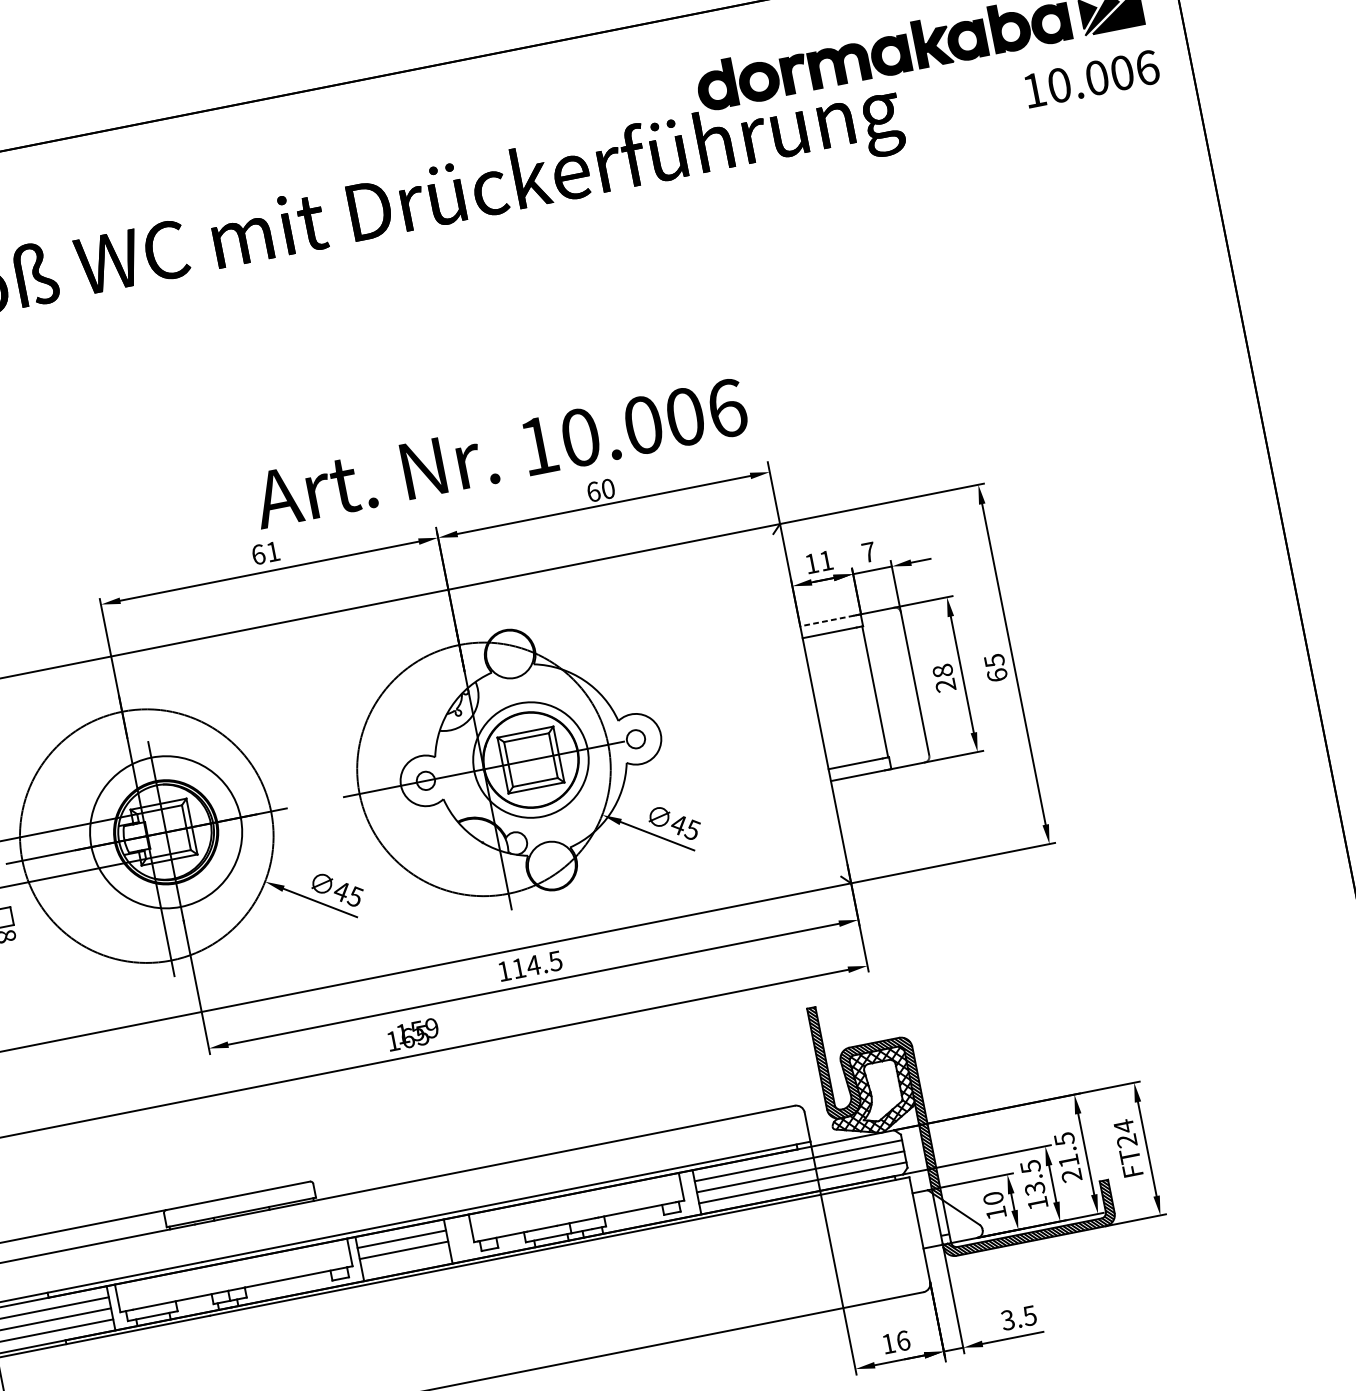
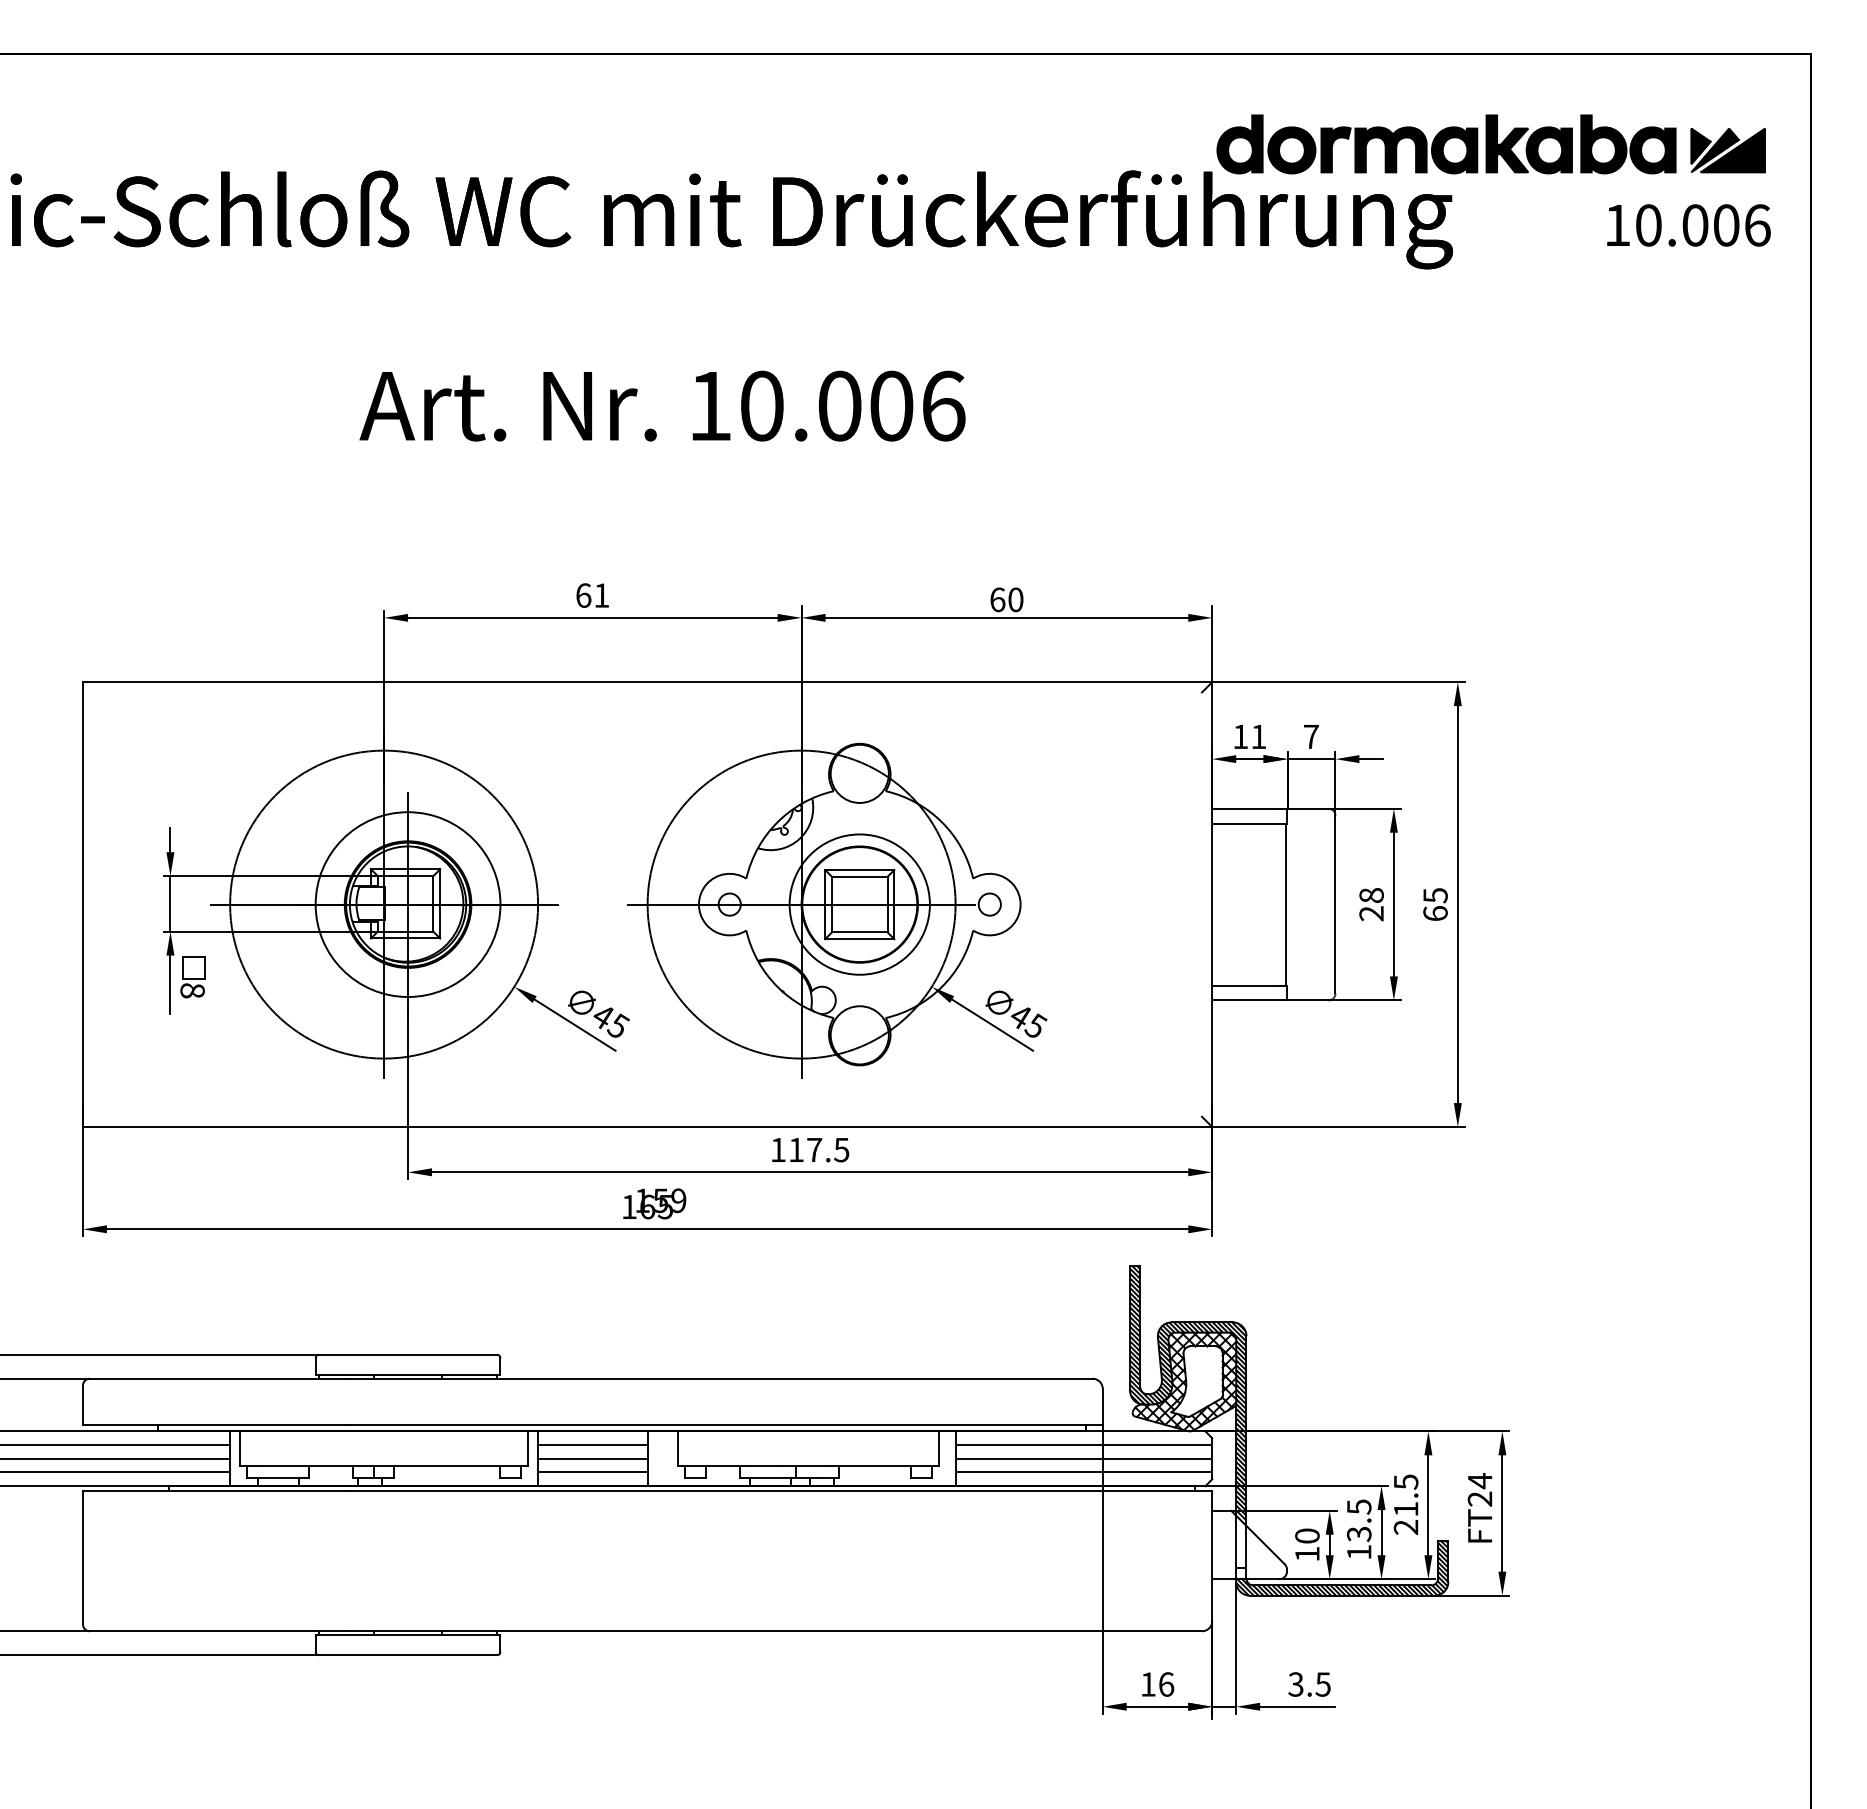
text: (500, 453) -> (662, 405), moved
line: (827, 620) -> (1245, 808), dashed -> solid
text: (533, 965) -> (814, 1149), 114.5 -> 117.5
line: (405, 1261) -> (592, 1472), added

